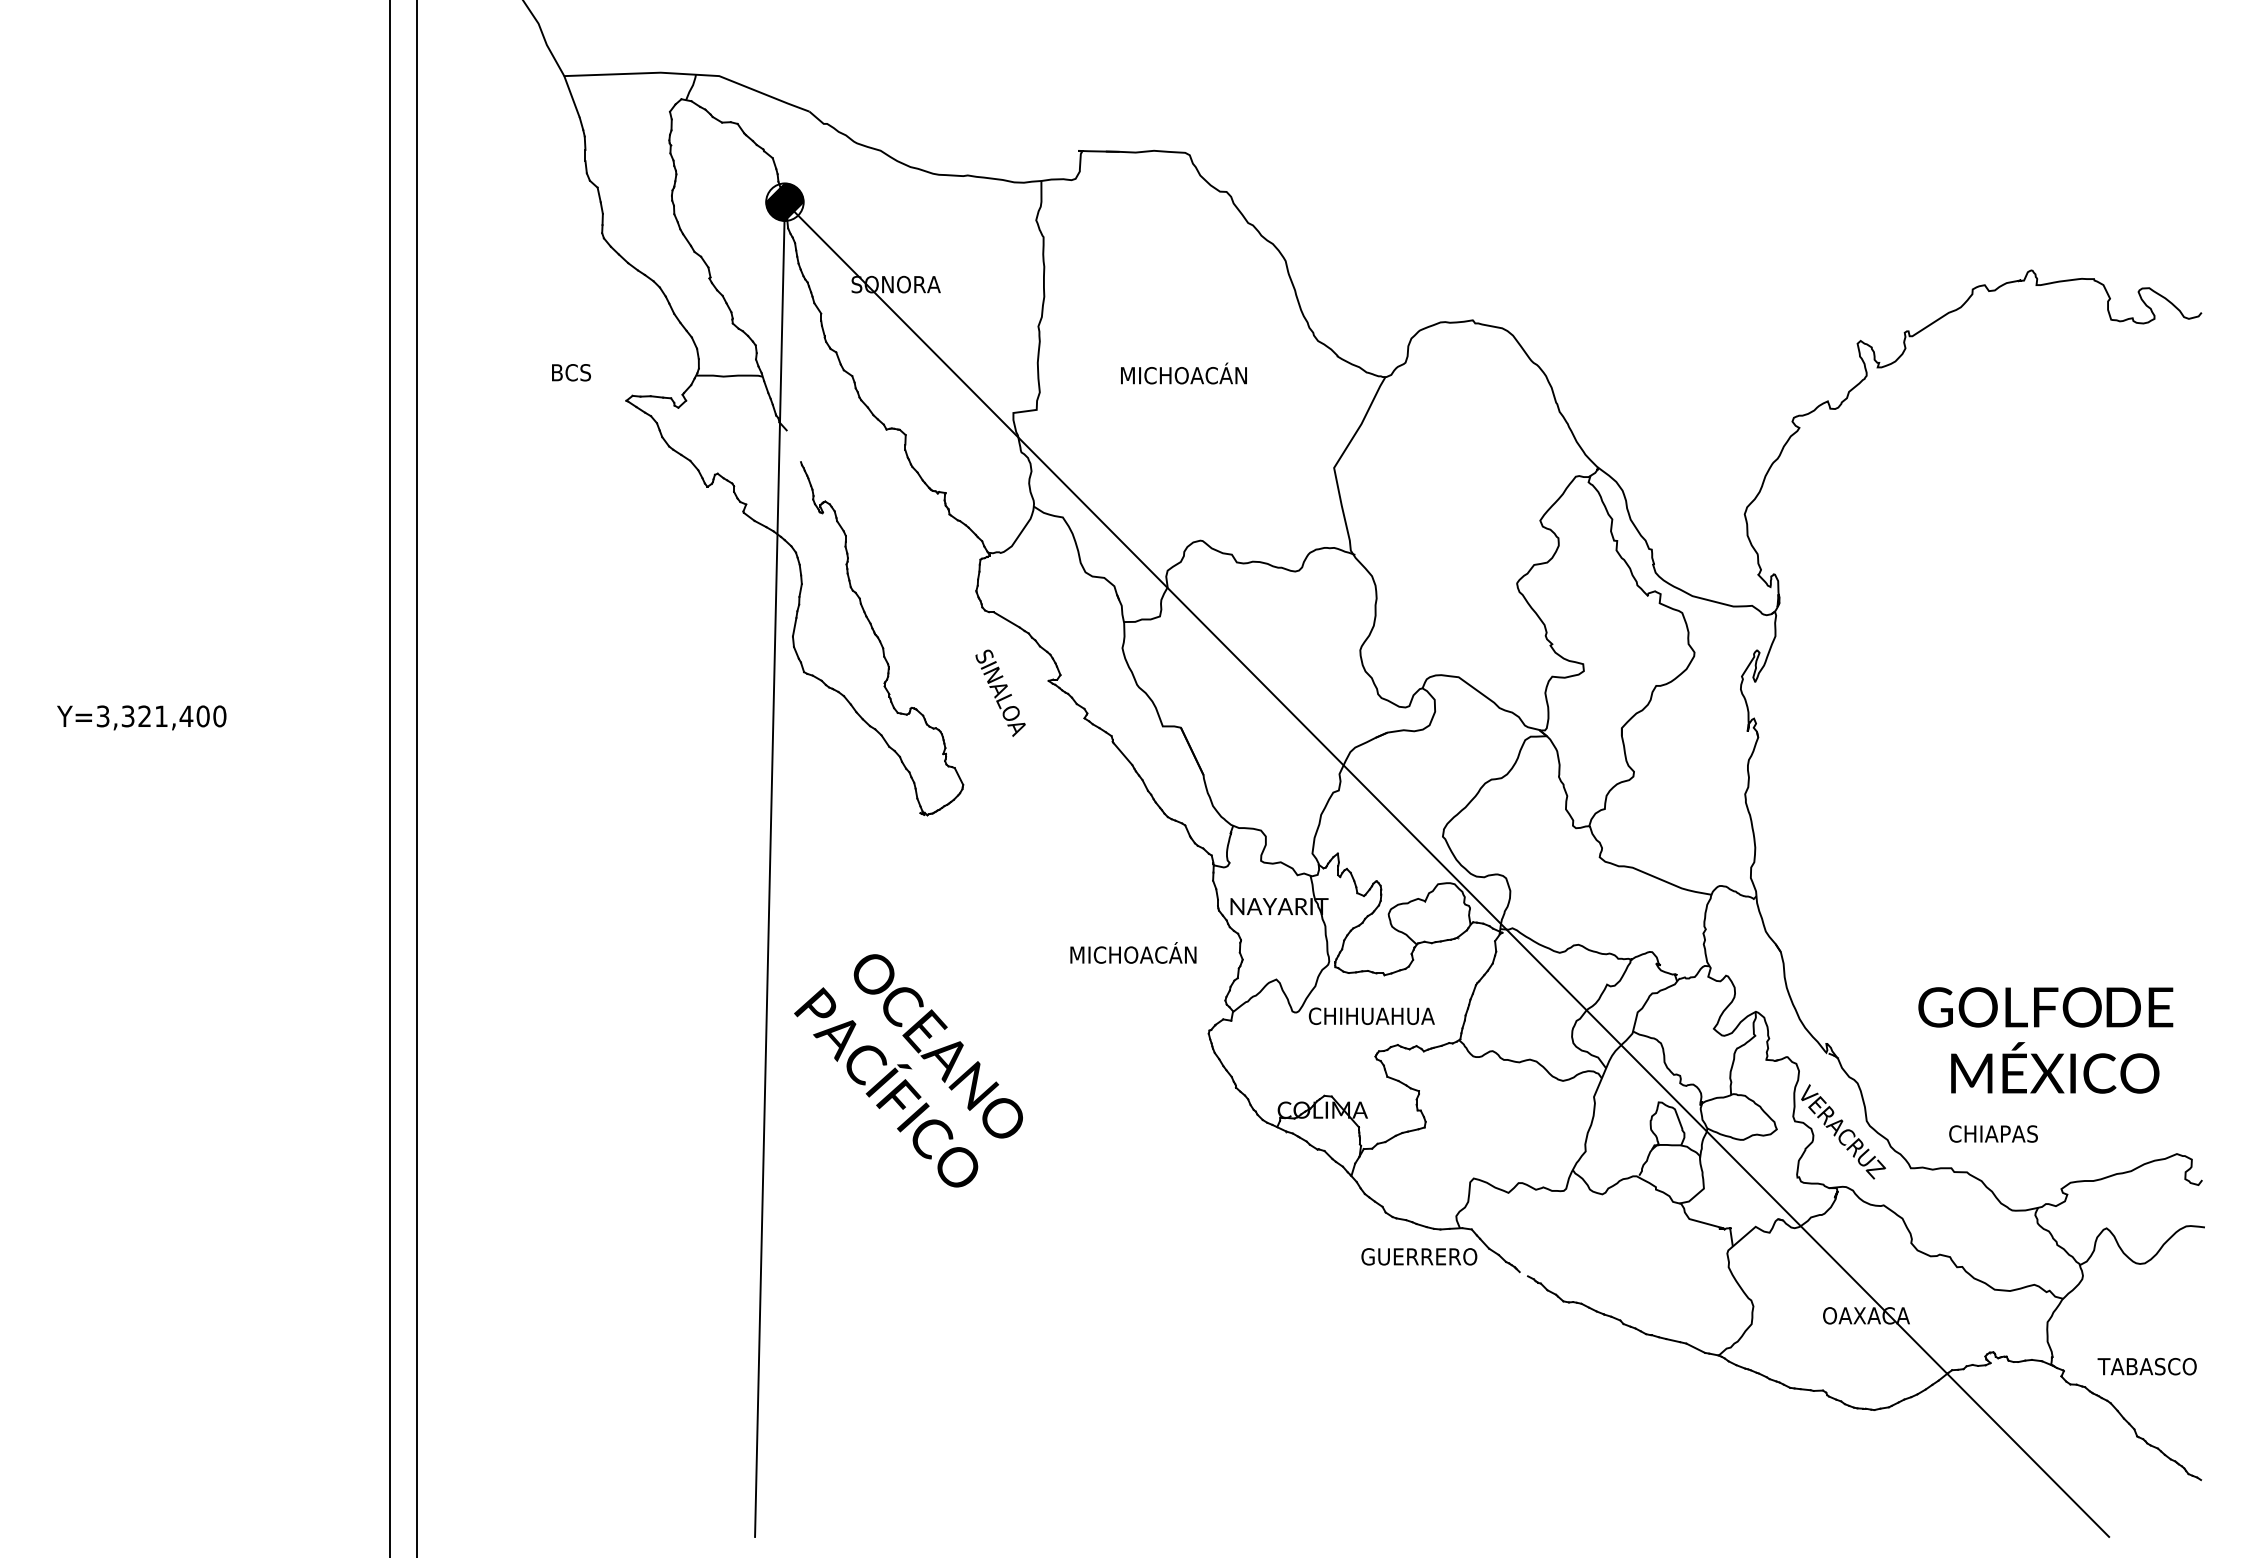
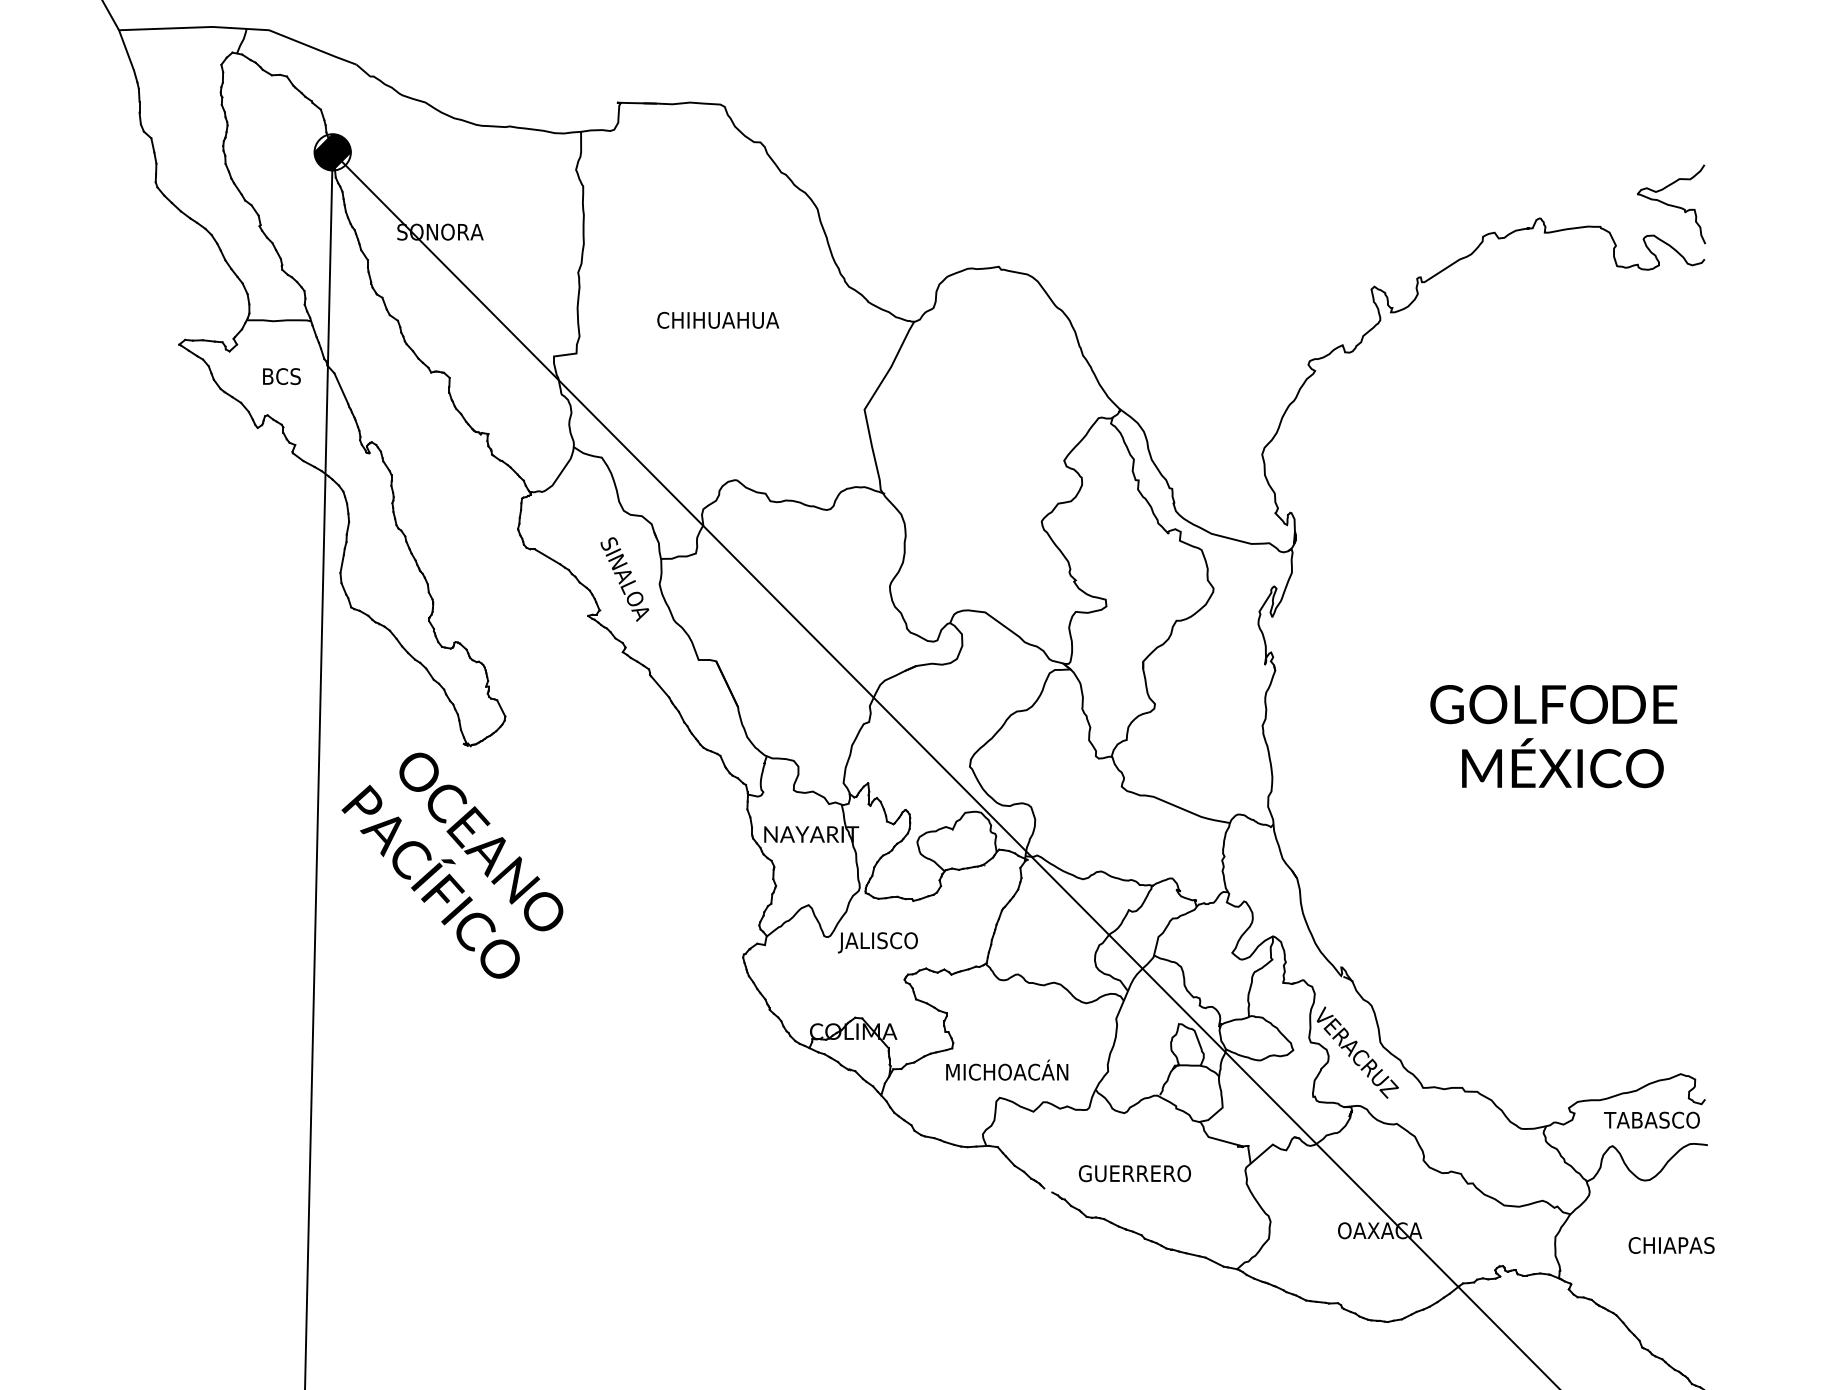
curve: (2167, 256) -> (1671, 204), added
text: (571, 372) -> (281, 376), moved
text: (1183, 373) -> (718, 318), MICHOACÁN -> CHIHUAHUA
line: (793, 446) -> (341, 388), added
text: (1000, 692) -> (624, 578), moved
text: (1133, 952) -> (1007, 1069), moved
text: (1370, 1018) -> (899, 942), CHIHUAHUA -> JALISCO
text: (2045, 1040) -> (1553, 736), moved
text: (908, 1070) -> (452, 865), moved
text: (1993, 1133) -> (1671, 1245), moved
text: (1419, 1256) -> (1135, 1173), moved
text: (2146, 1366) -> (1651, 1120), moved

